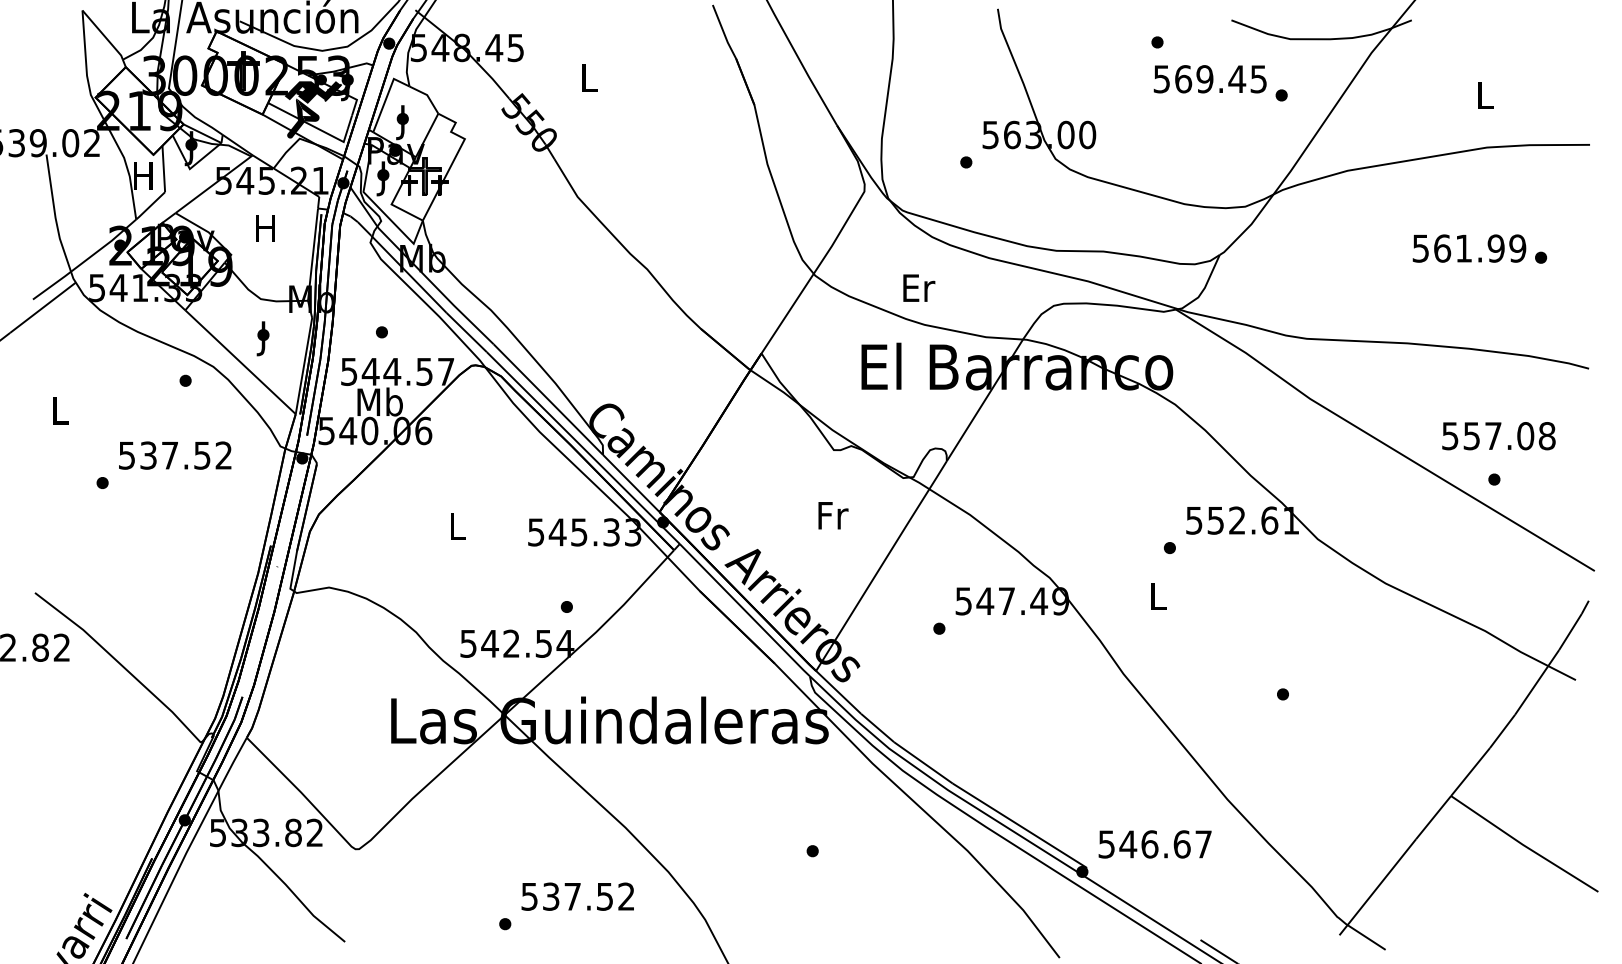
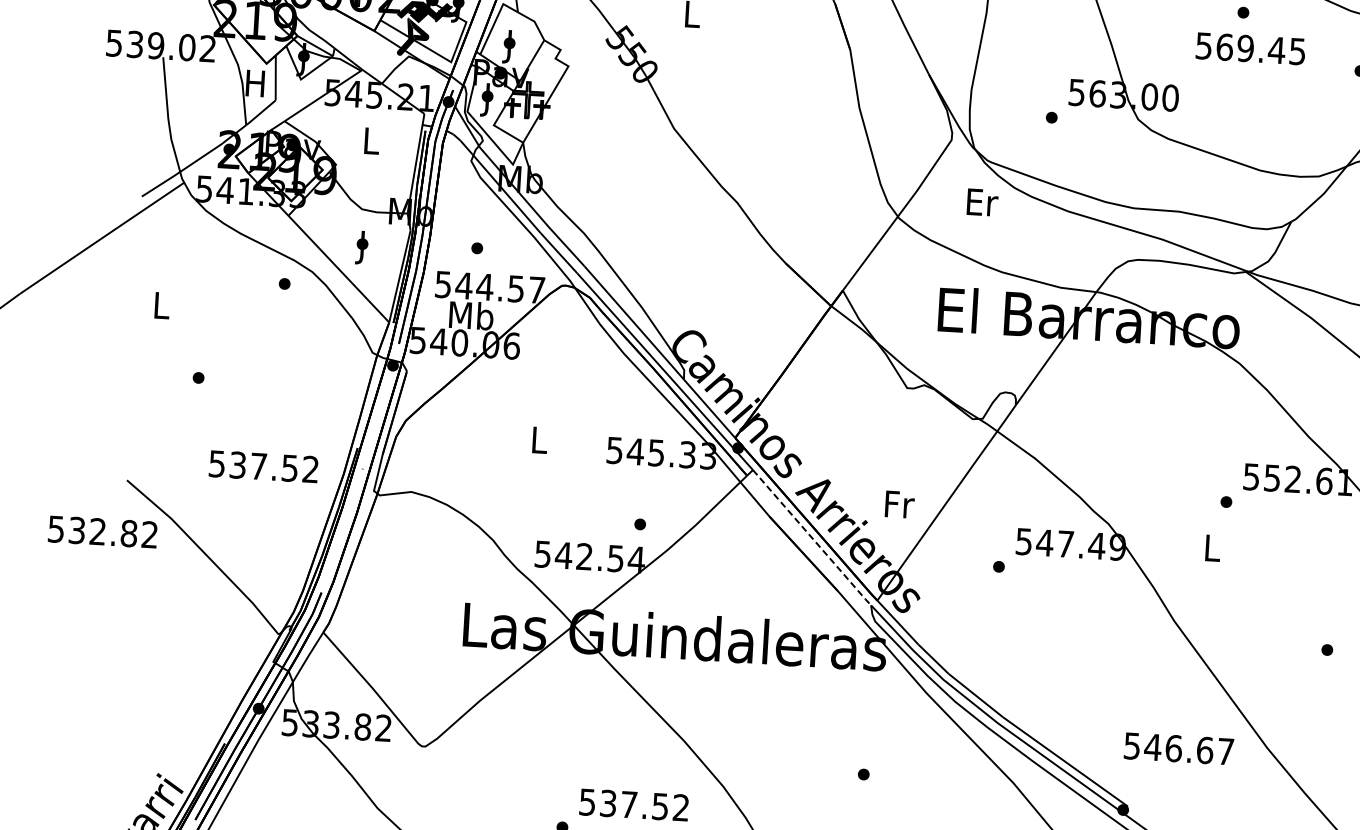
text: (1209, 79) -> (1250, 49), moved
text: (265, 228) -> (370, 141), H -> L
text: (919, 287) -> (982, 201), moved
text: (175, 455) -> (264, 466), moved
text: (833, 515) -> (899, 504), moved
line: (745, 611) -> (812, 539), solid -> dashed
text: (1154, 844) -> (1178, 748), moved

